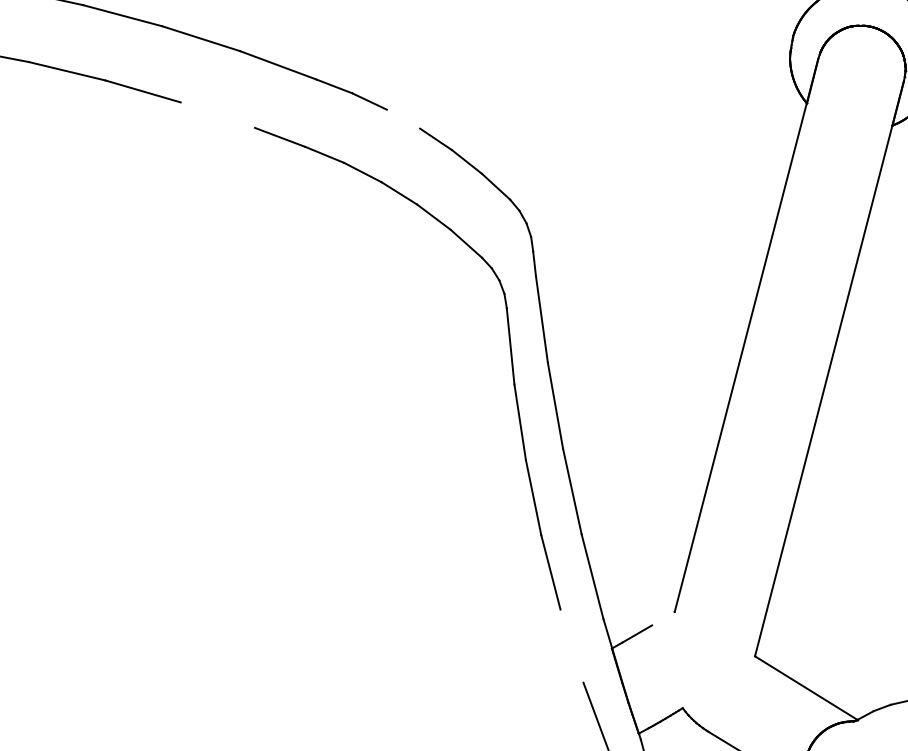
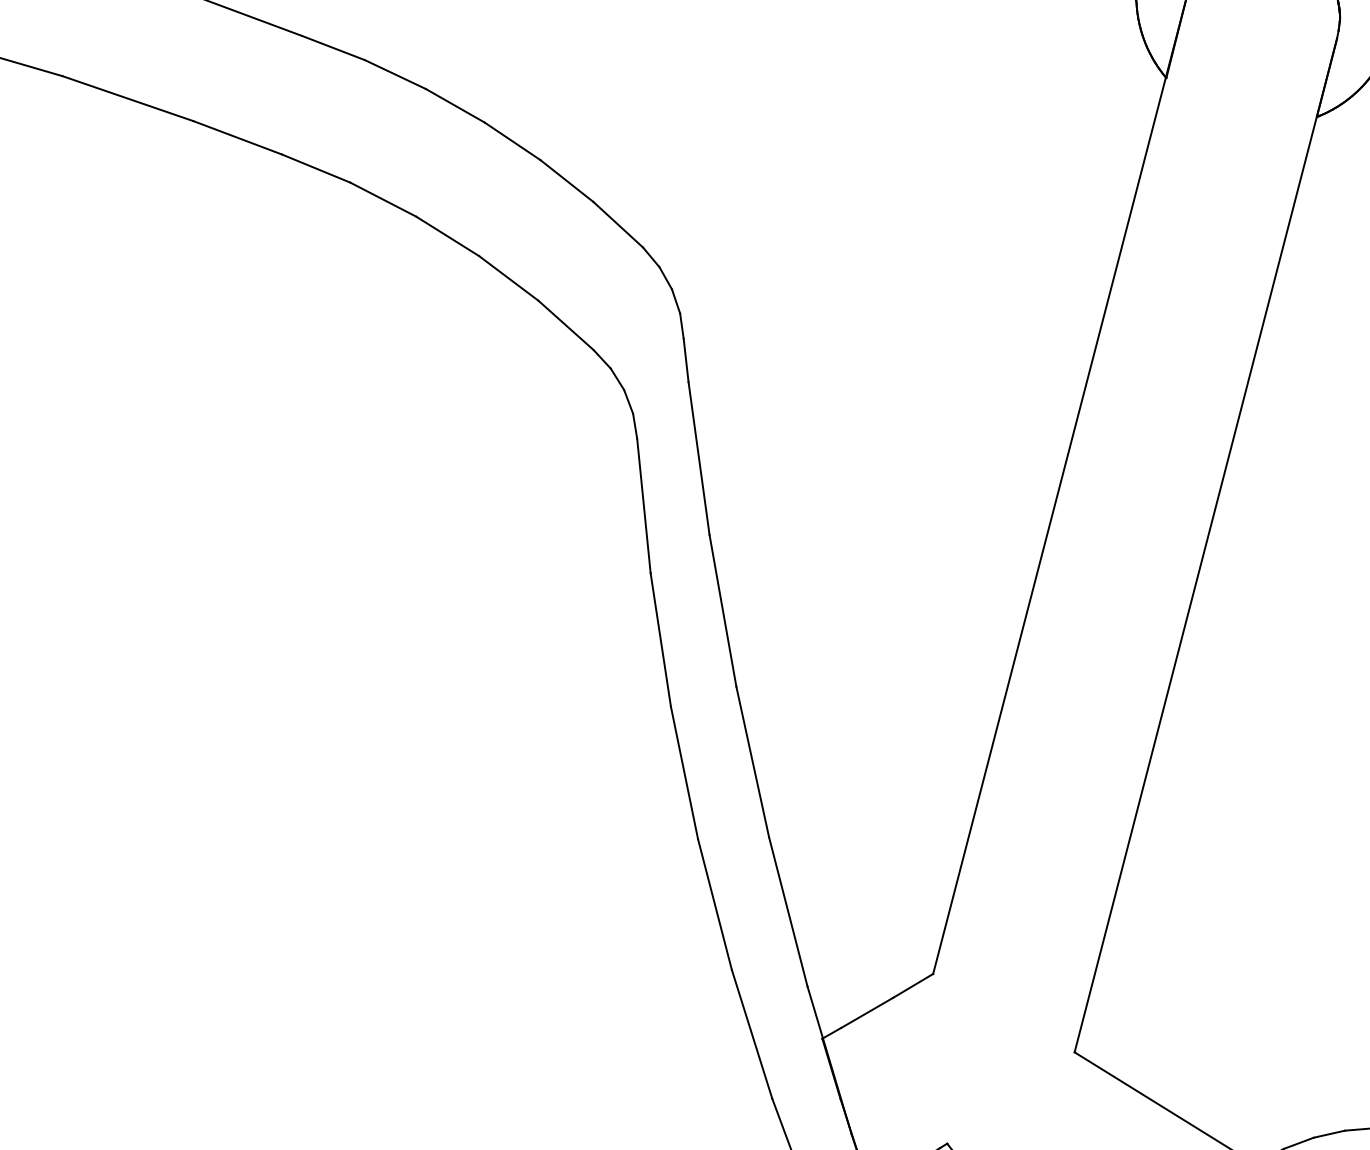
line: (217, 114) -> (127, 97), added
line: (403, 118) -> (455, 104), added
line: (663, 618) -> (913, 985), added
line: (571, 645) -> (751, 1033), added

